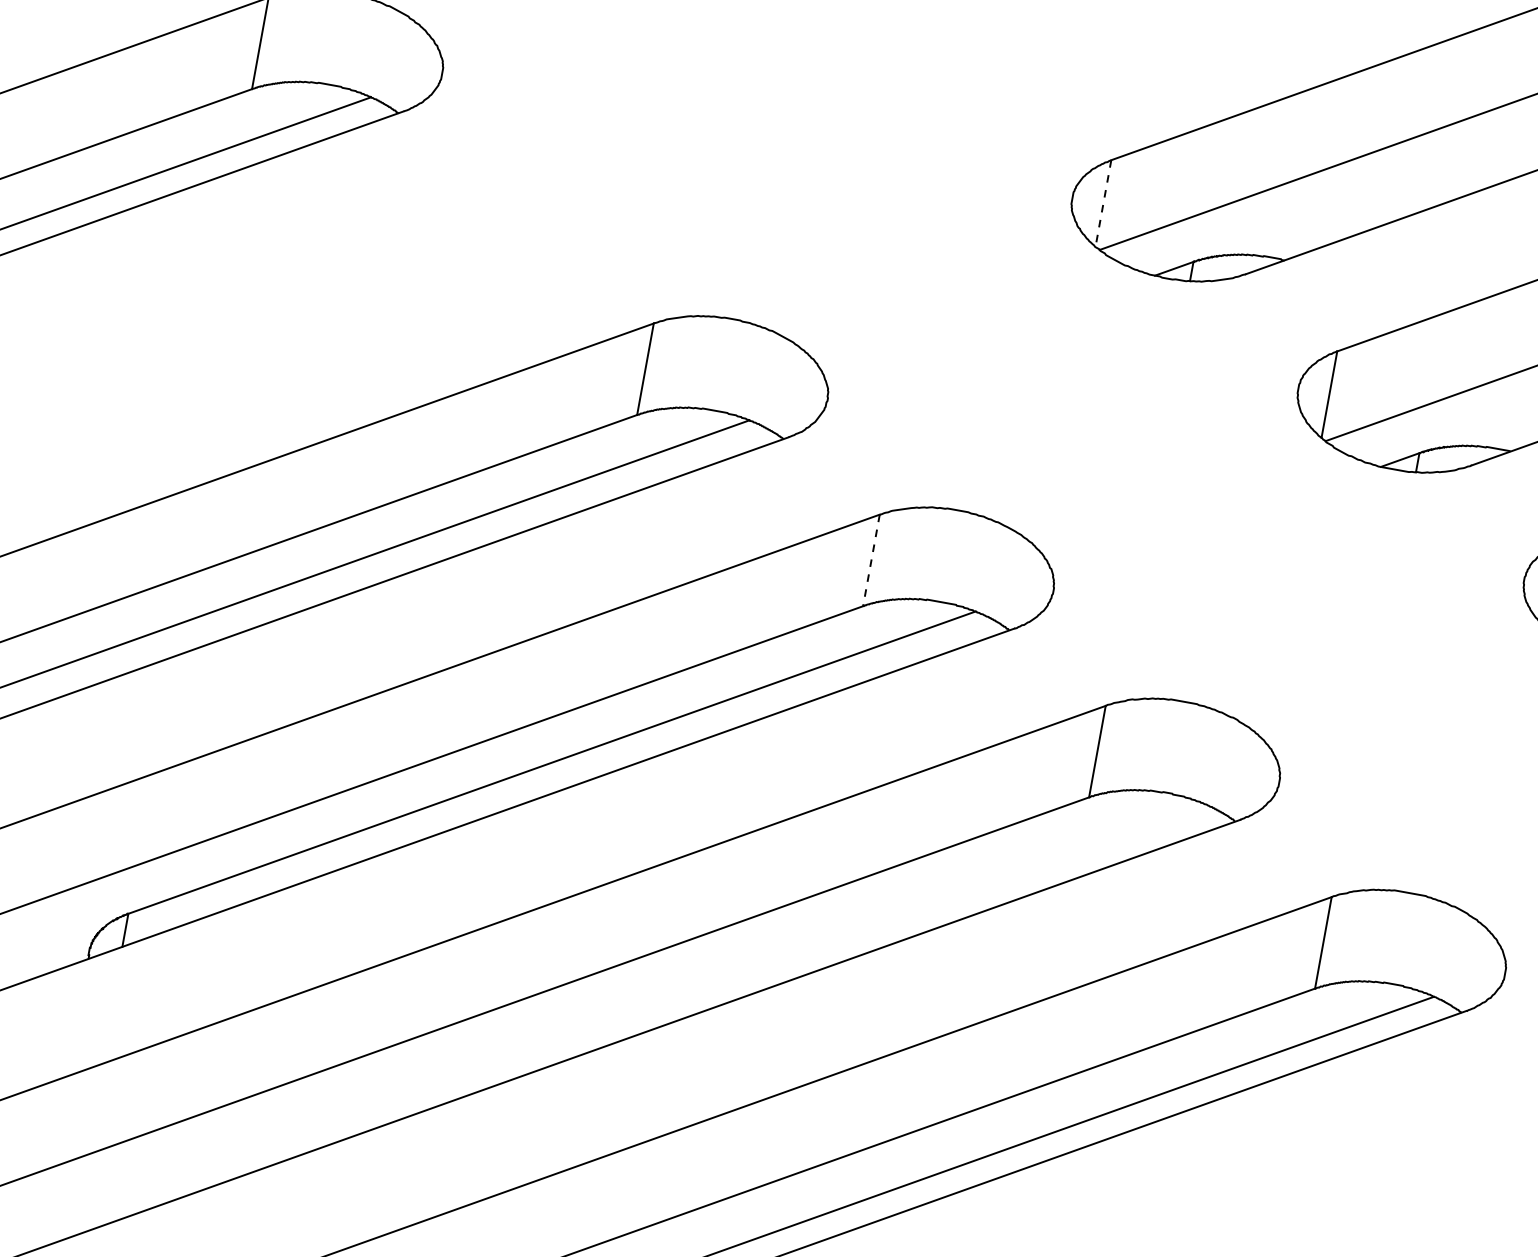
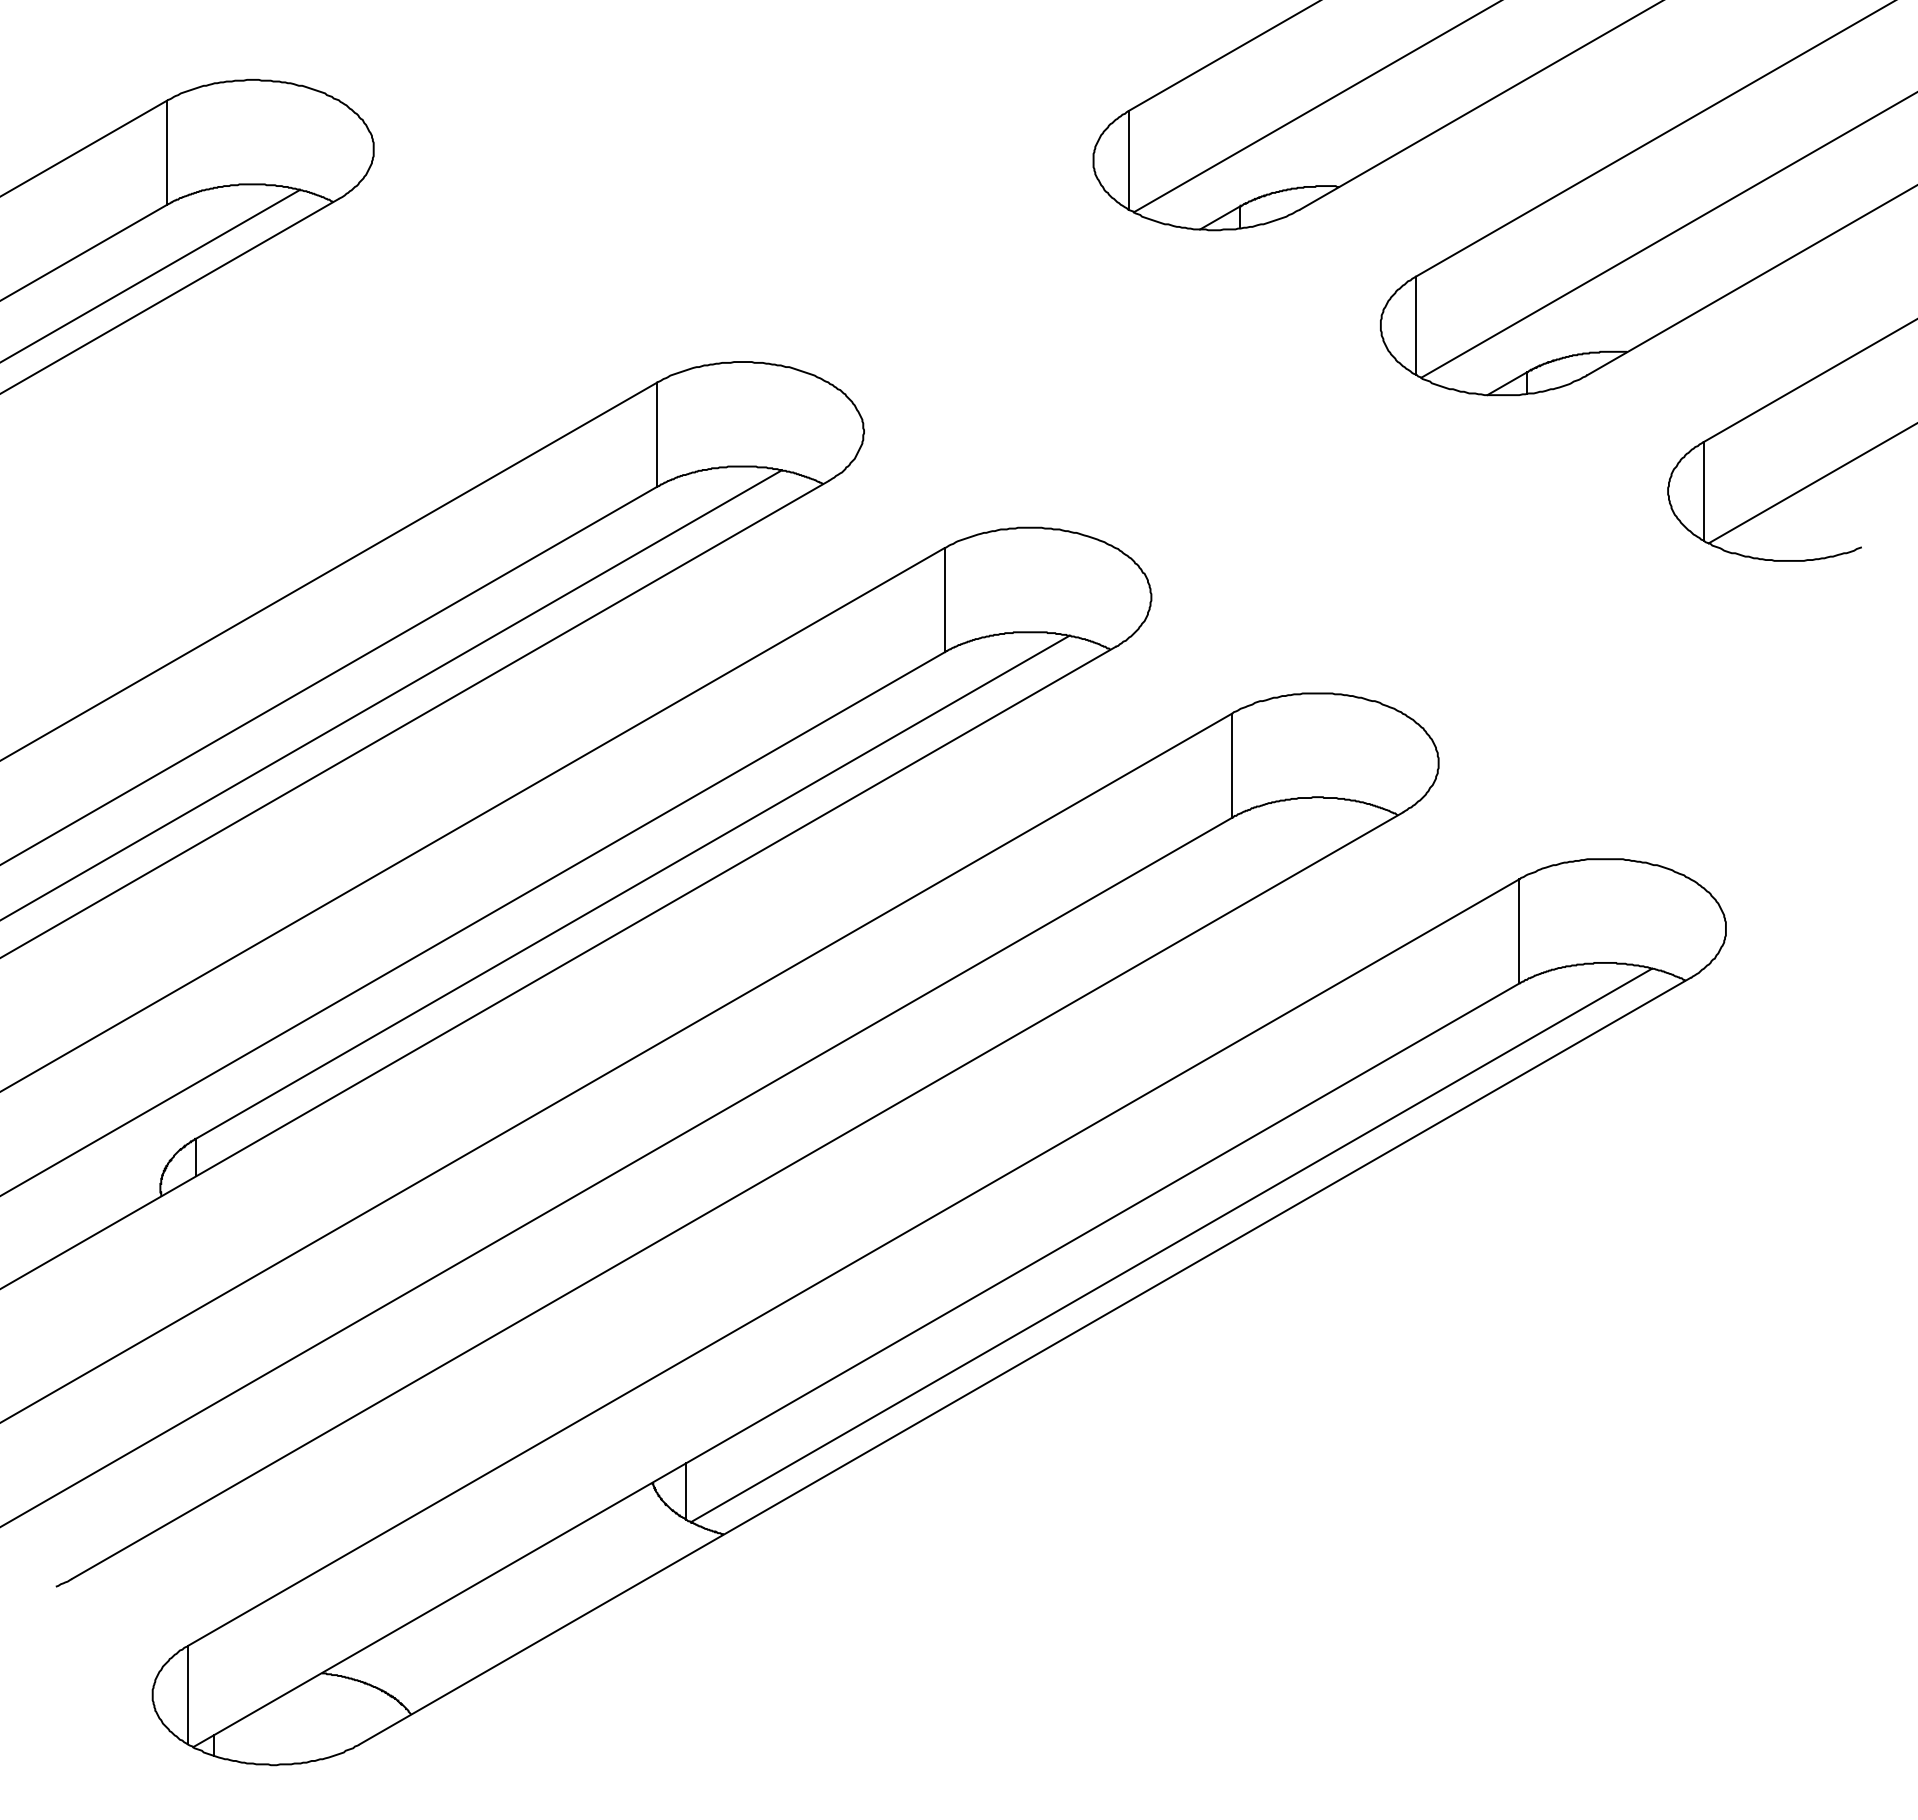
line: (1103, 203) -> (1128, 160), dashed -> solid
line: (871, 560) -> (944, 600), dashed -> solid

